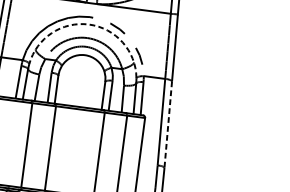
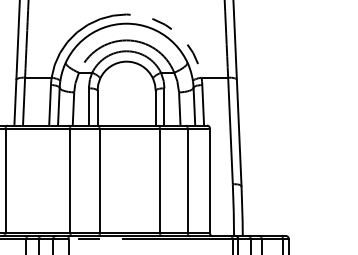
arc: (88, 24) -> (126, 23), dashed -> solid
line: (168, 125) -> (239, 133), dashed -> solid

